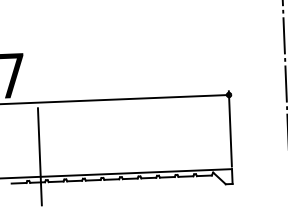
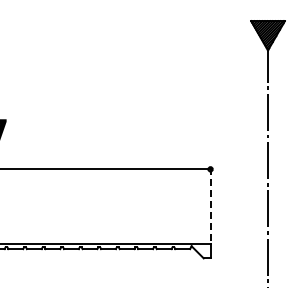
line: (230, 129) -> (210, 203), solid -> dashed
line: (40, 156) -> (19, 223), removed

